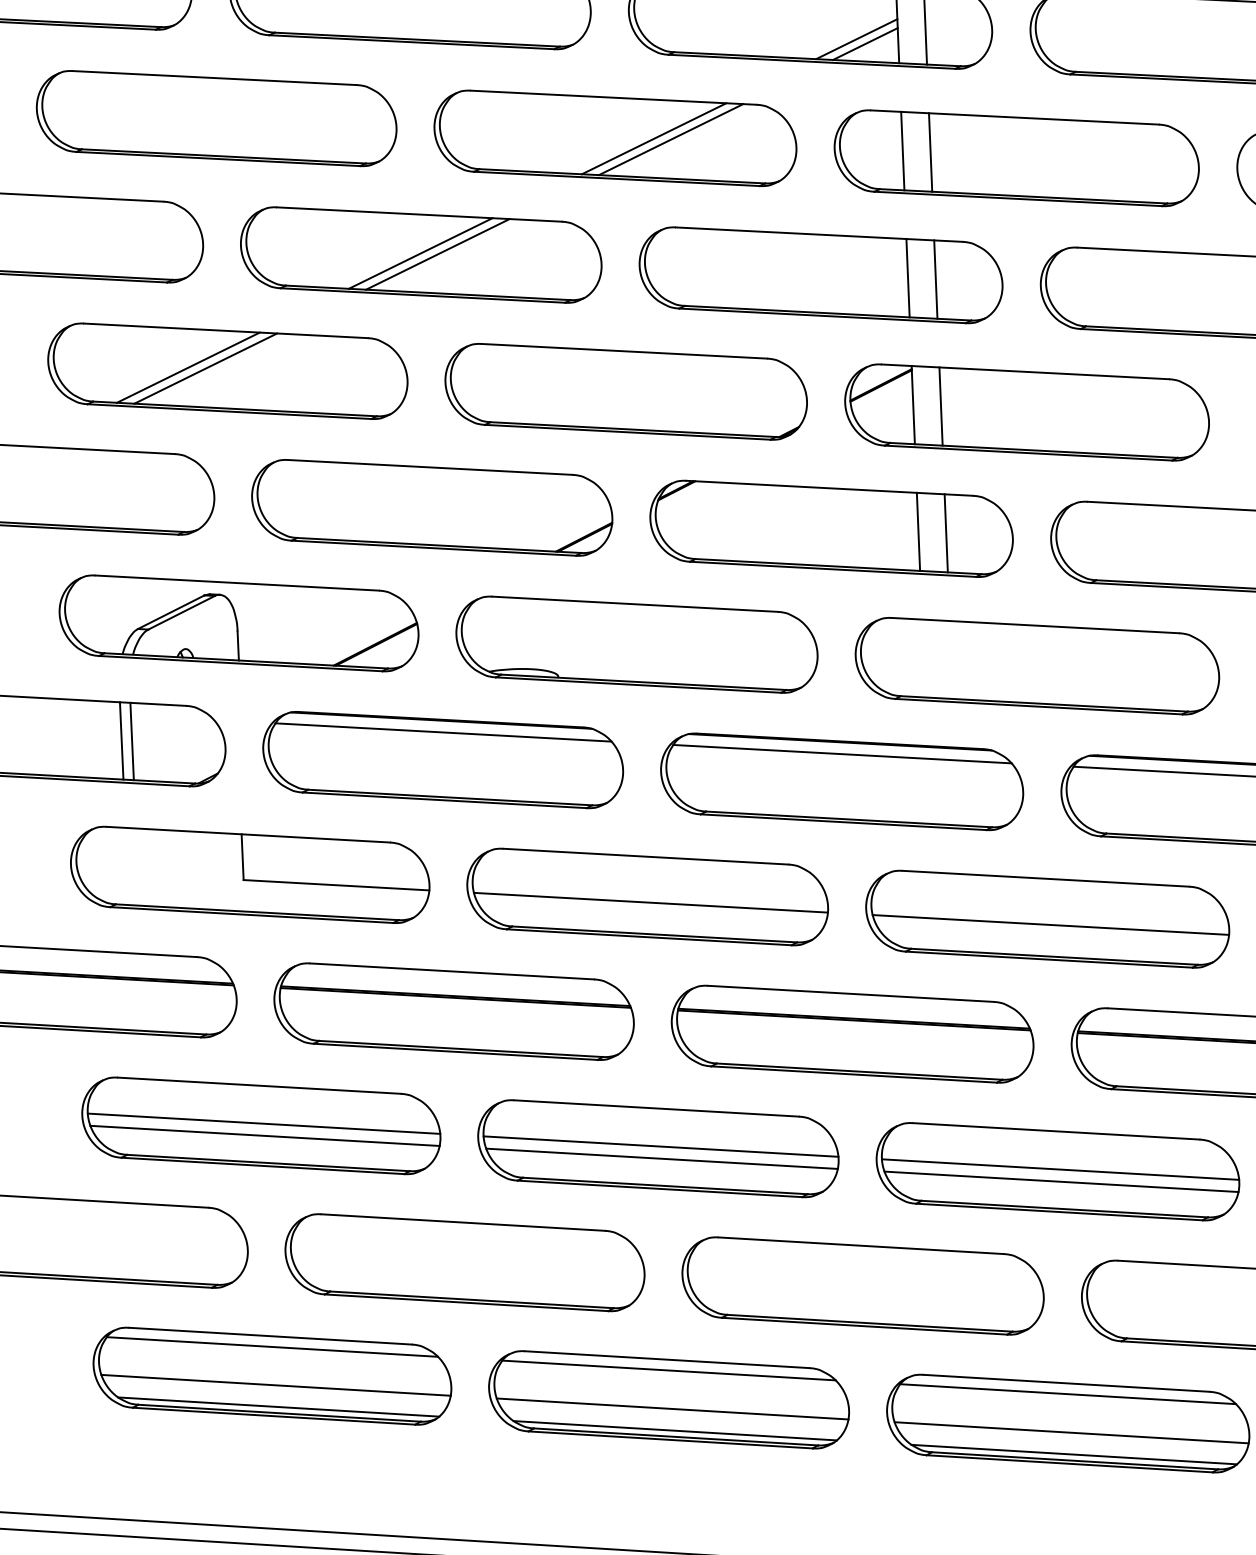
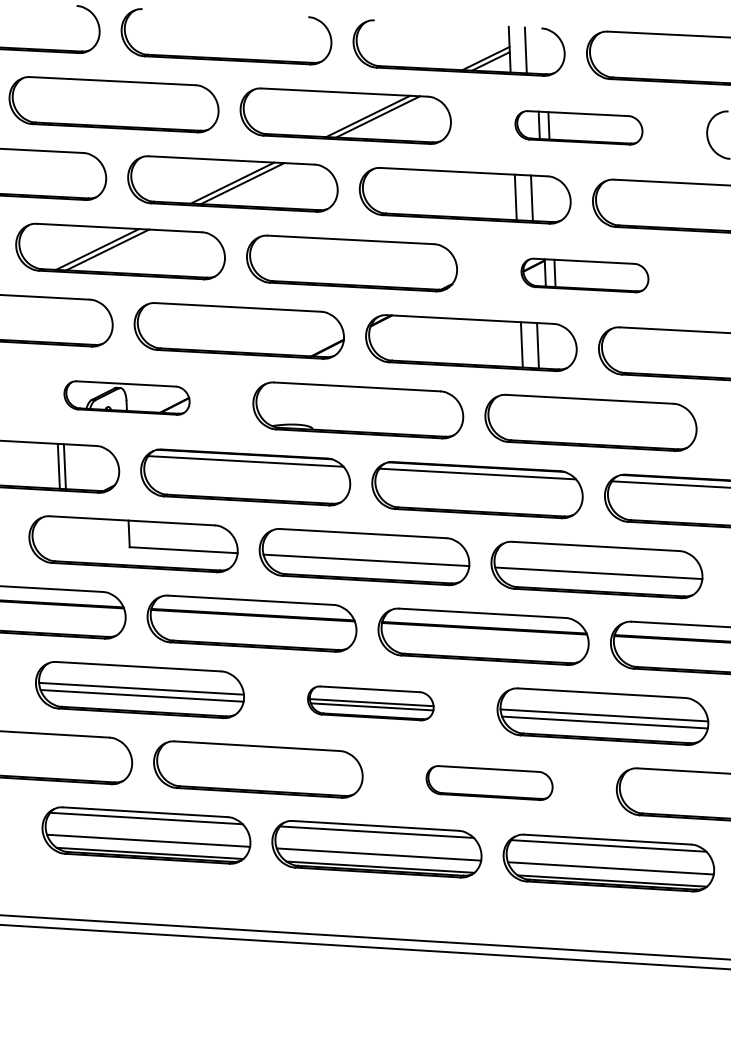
part: (1015, 157) -> (578, 127), size x0.6
part: (1026, 412) -> (584, 275), size x0.6
part: (238, 622) -> (126, 397), size x0.6
part: (657, 1149) -> (370, 703), size x0.6
part: (862, 1284) -> (489, 782), size x0.6

